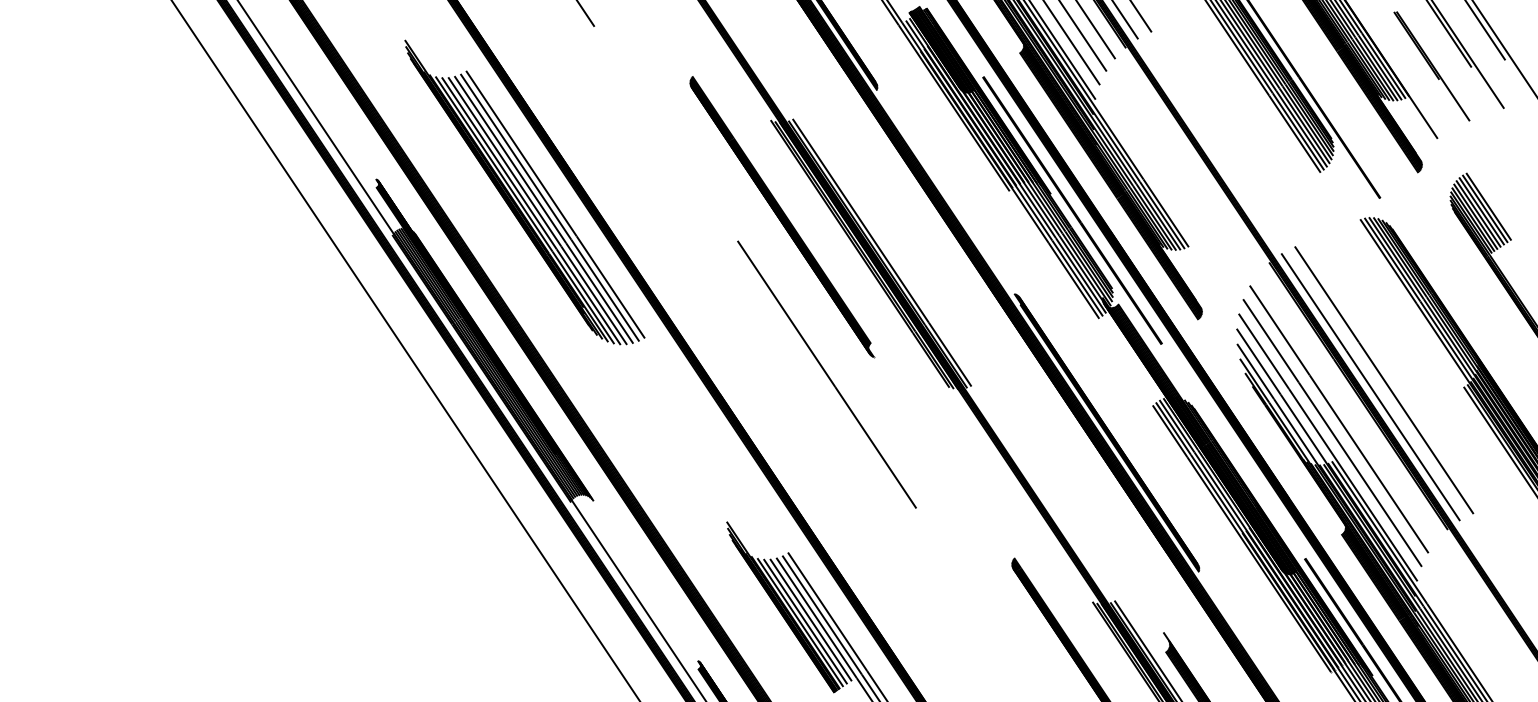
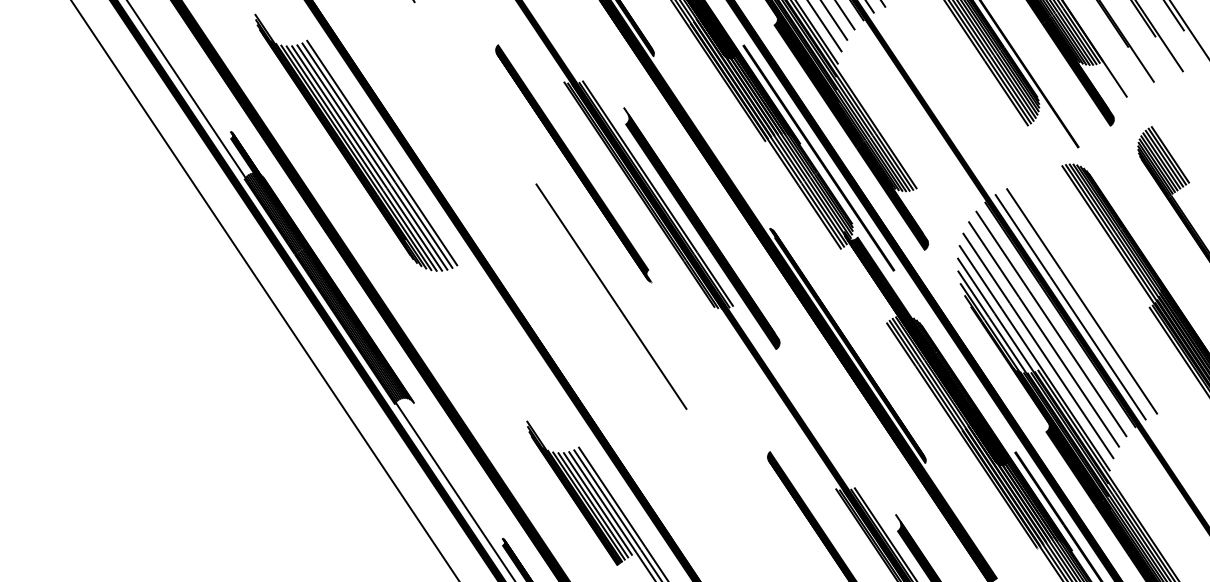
part: (934, 293) -> (702, 228), added
line: (1347, 407) -> (1051, 324), added

